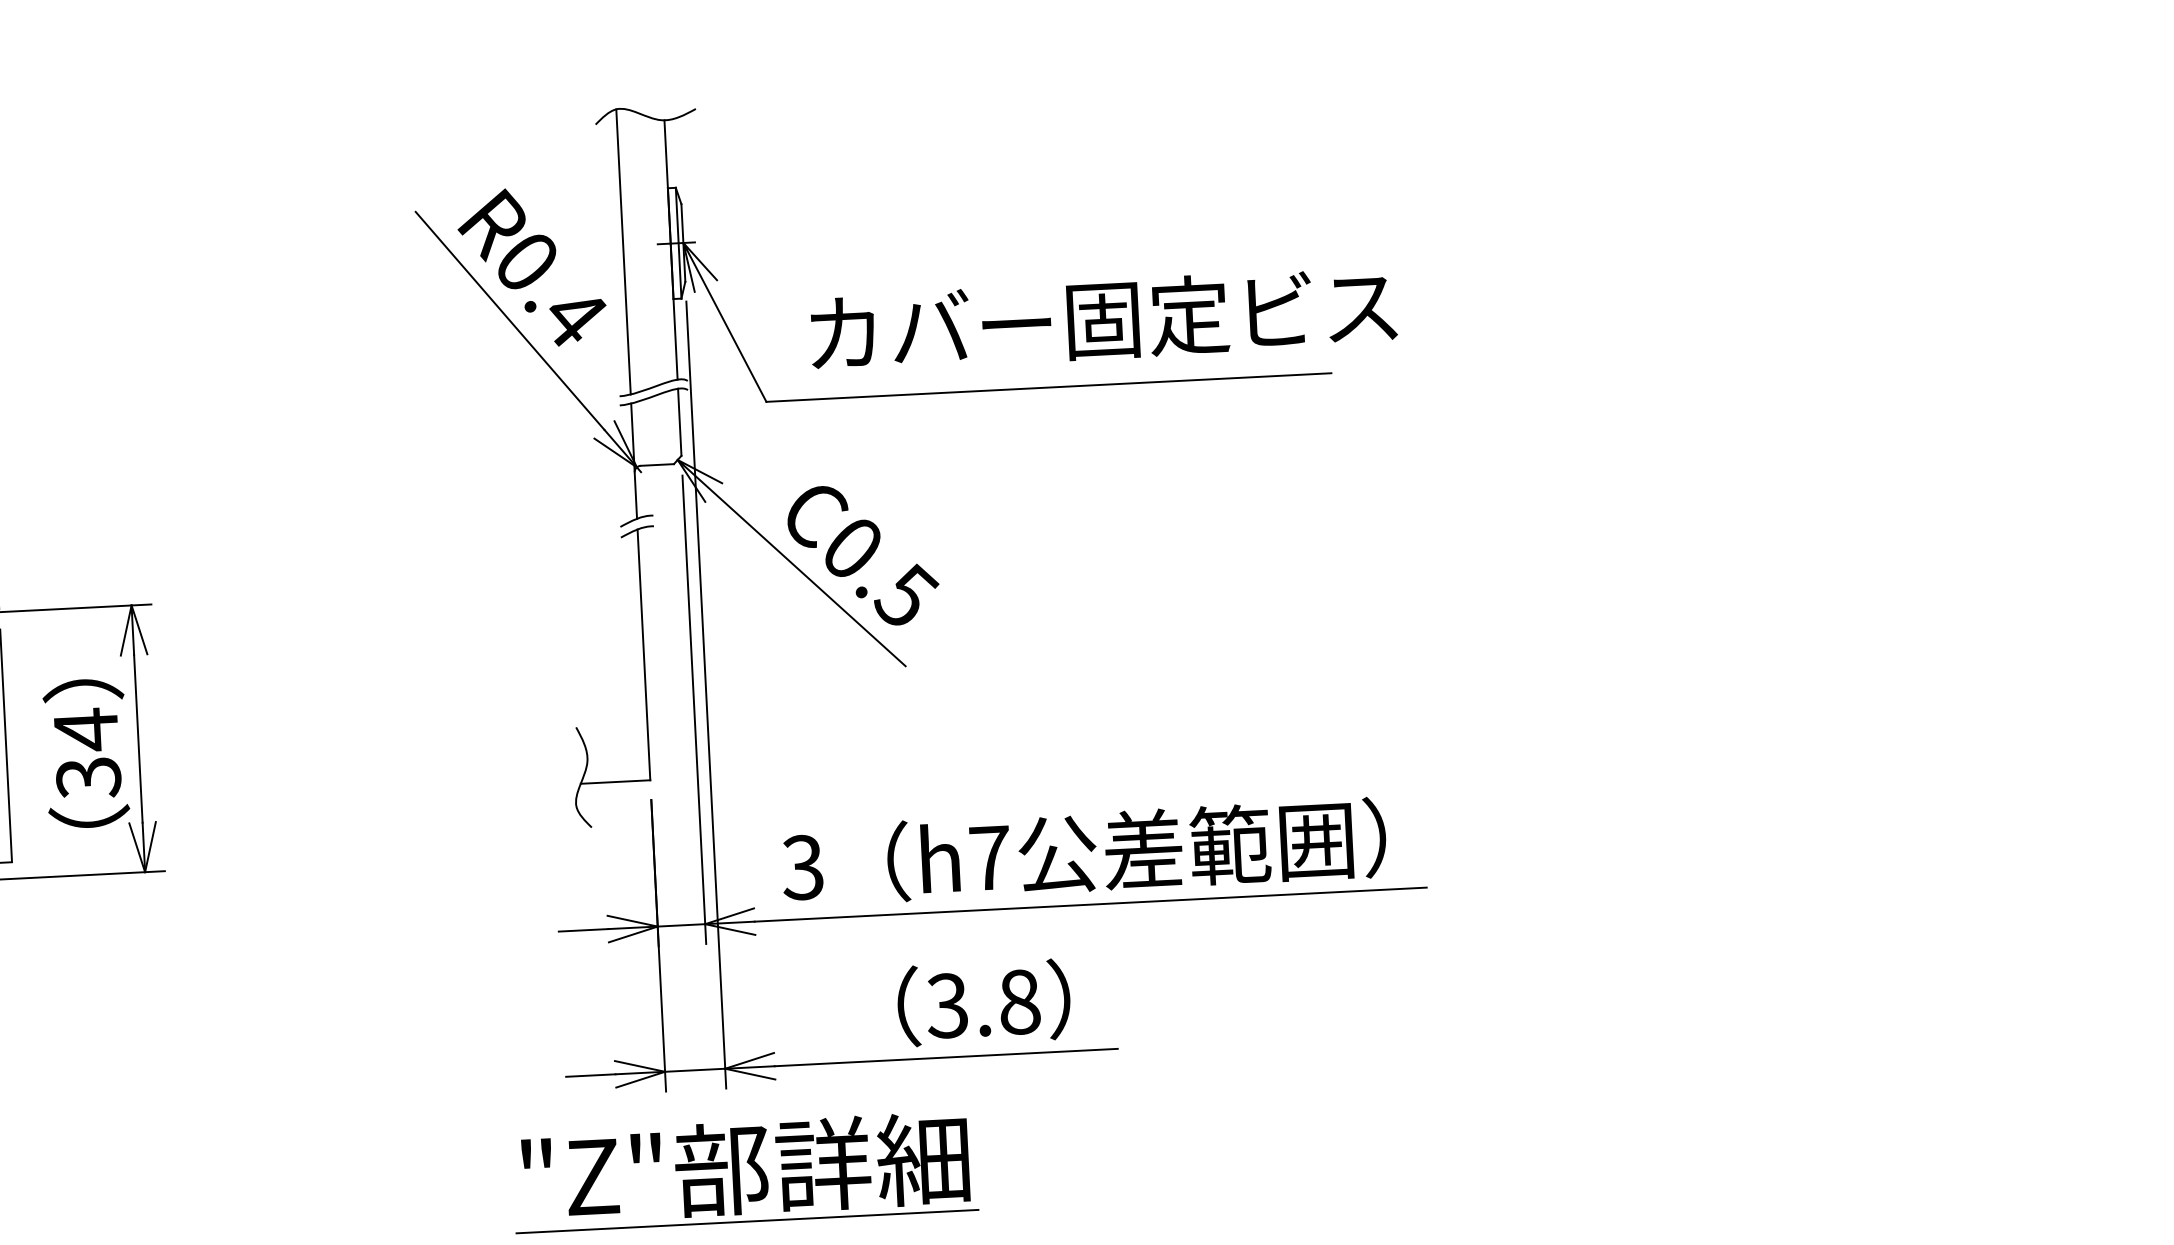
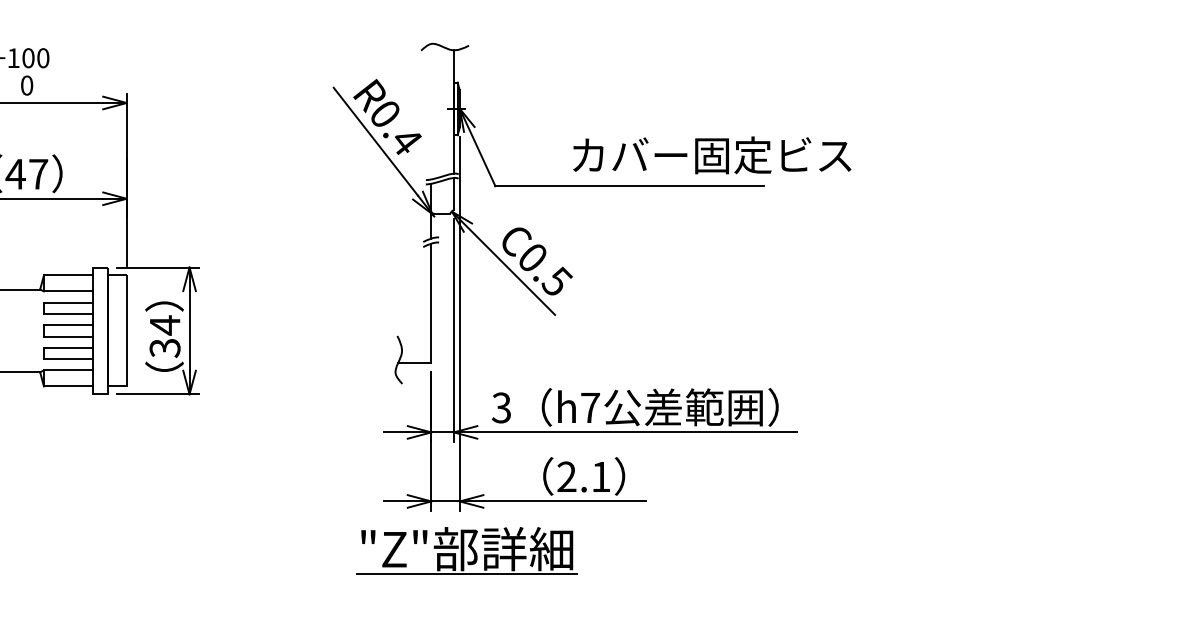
line: (623, 251) -> (431, 111), removed
text: (1104, 319) -> (712, 155), moved
text: (982, 1003) -> (583, 476), 3.8 -> 2.1

